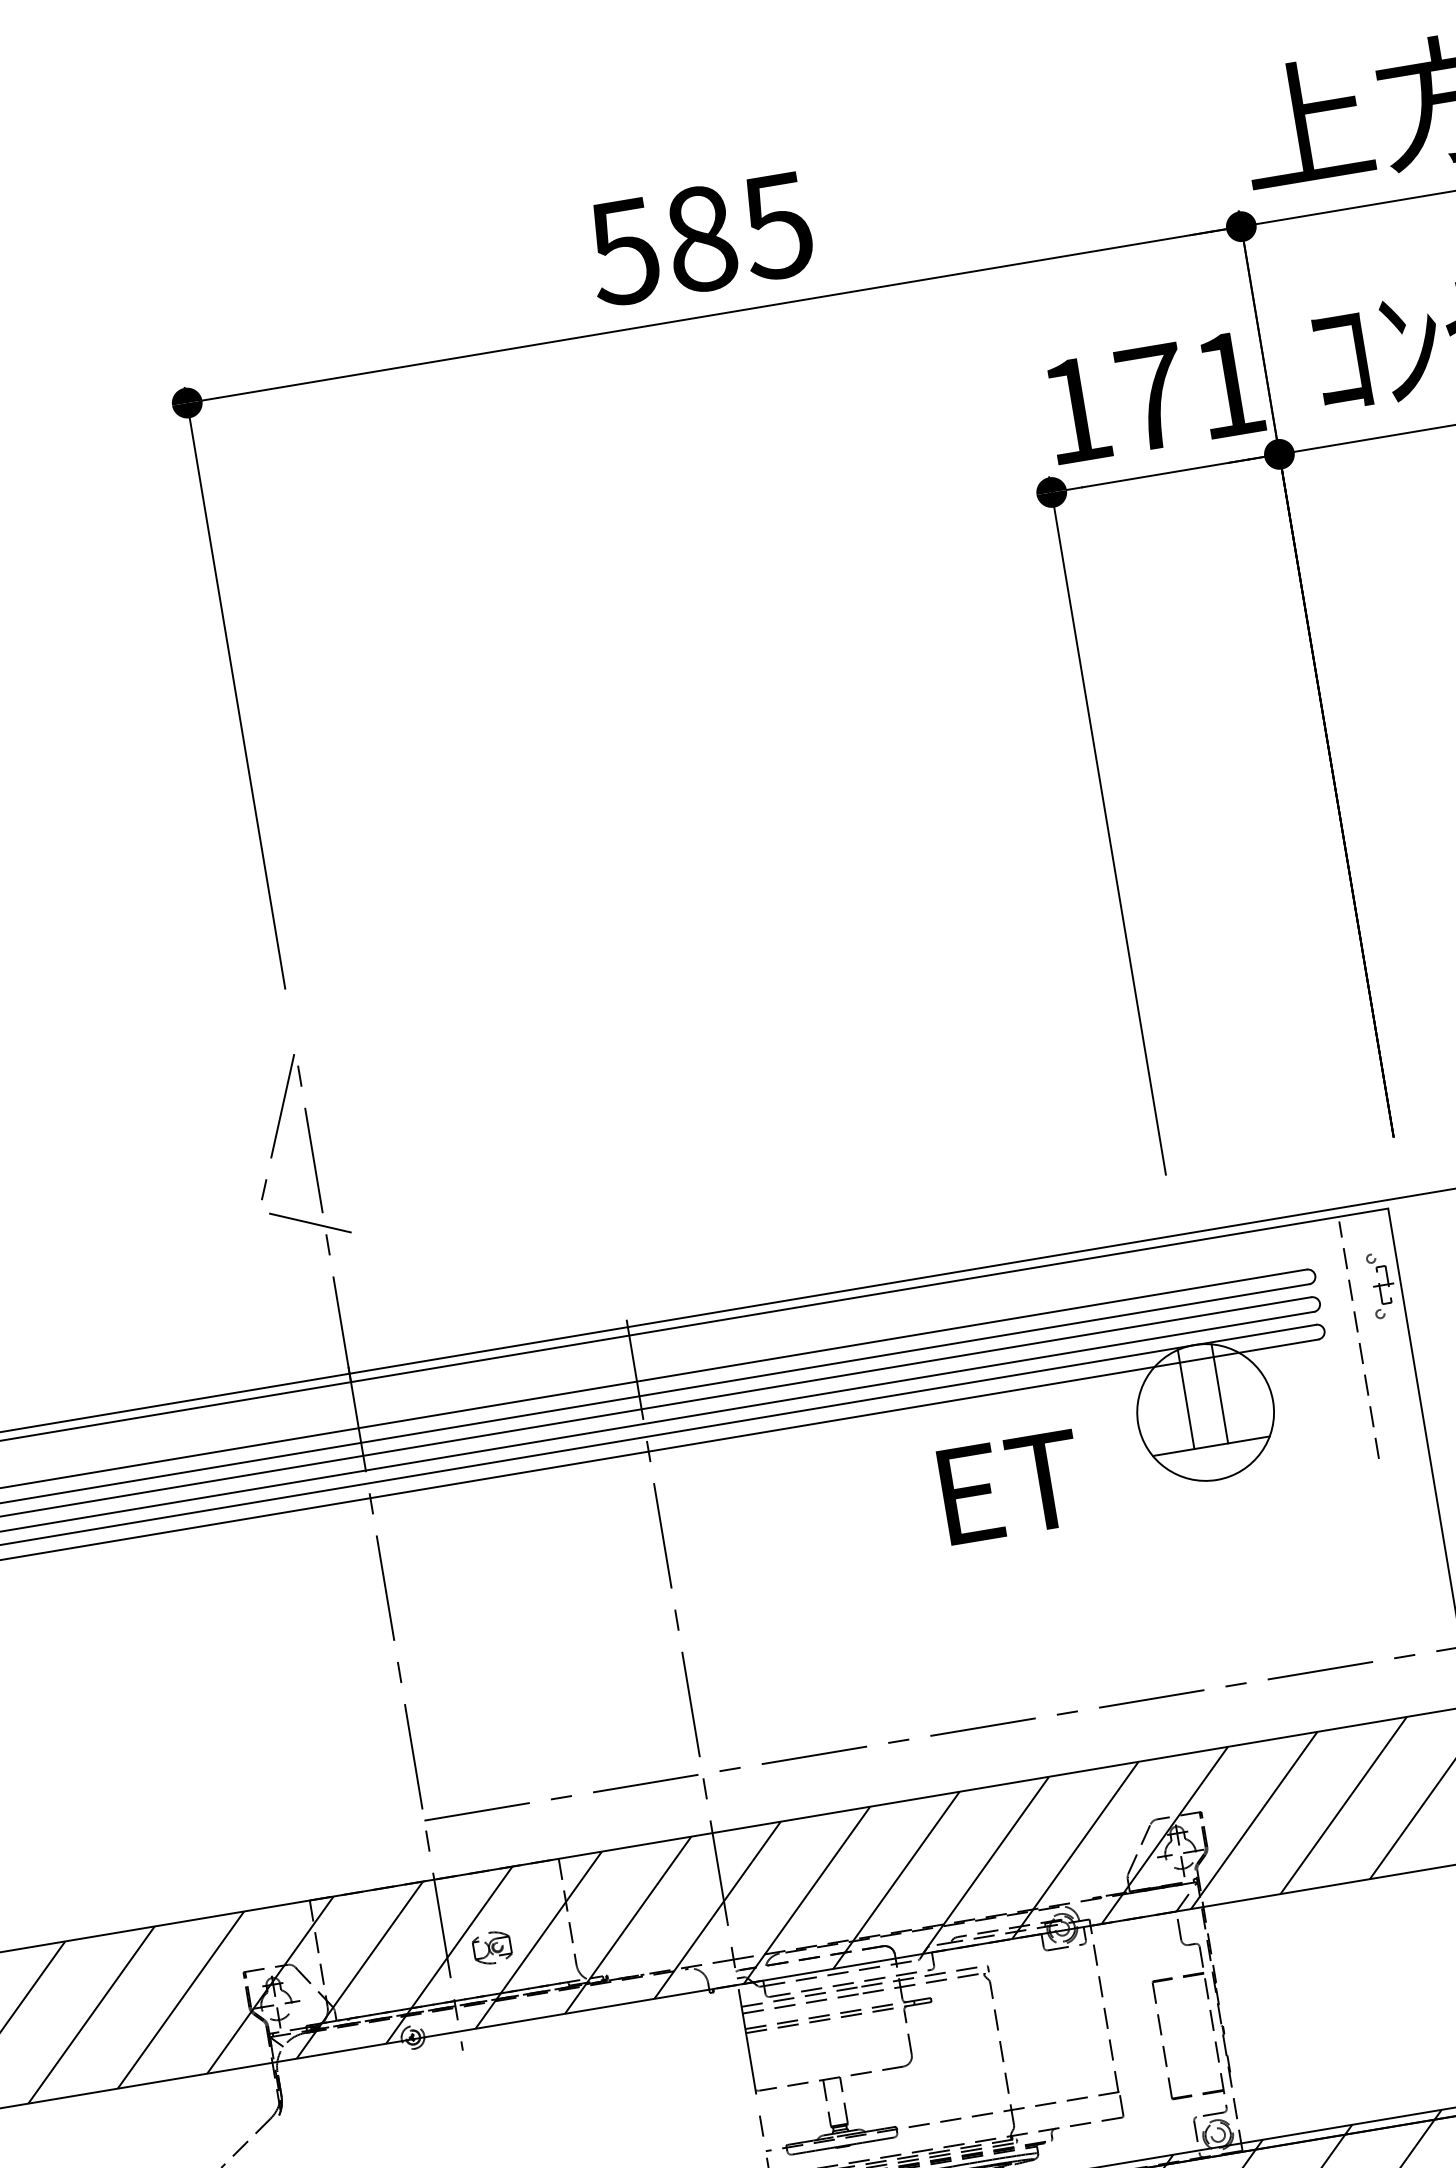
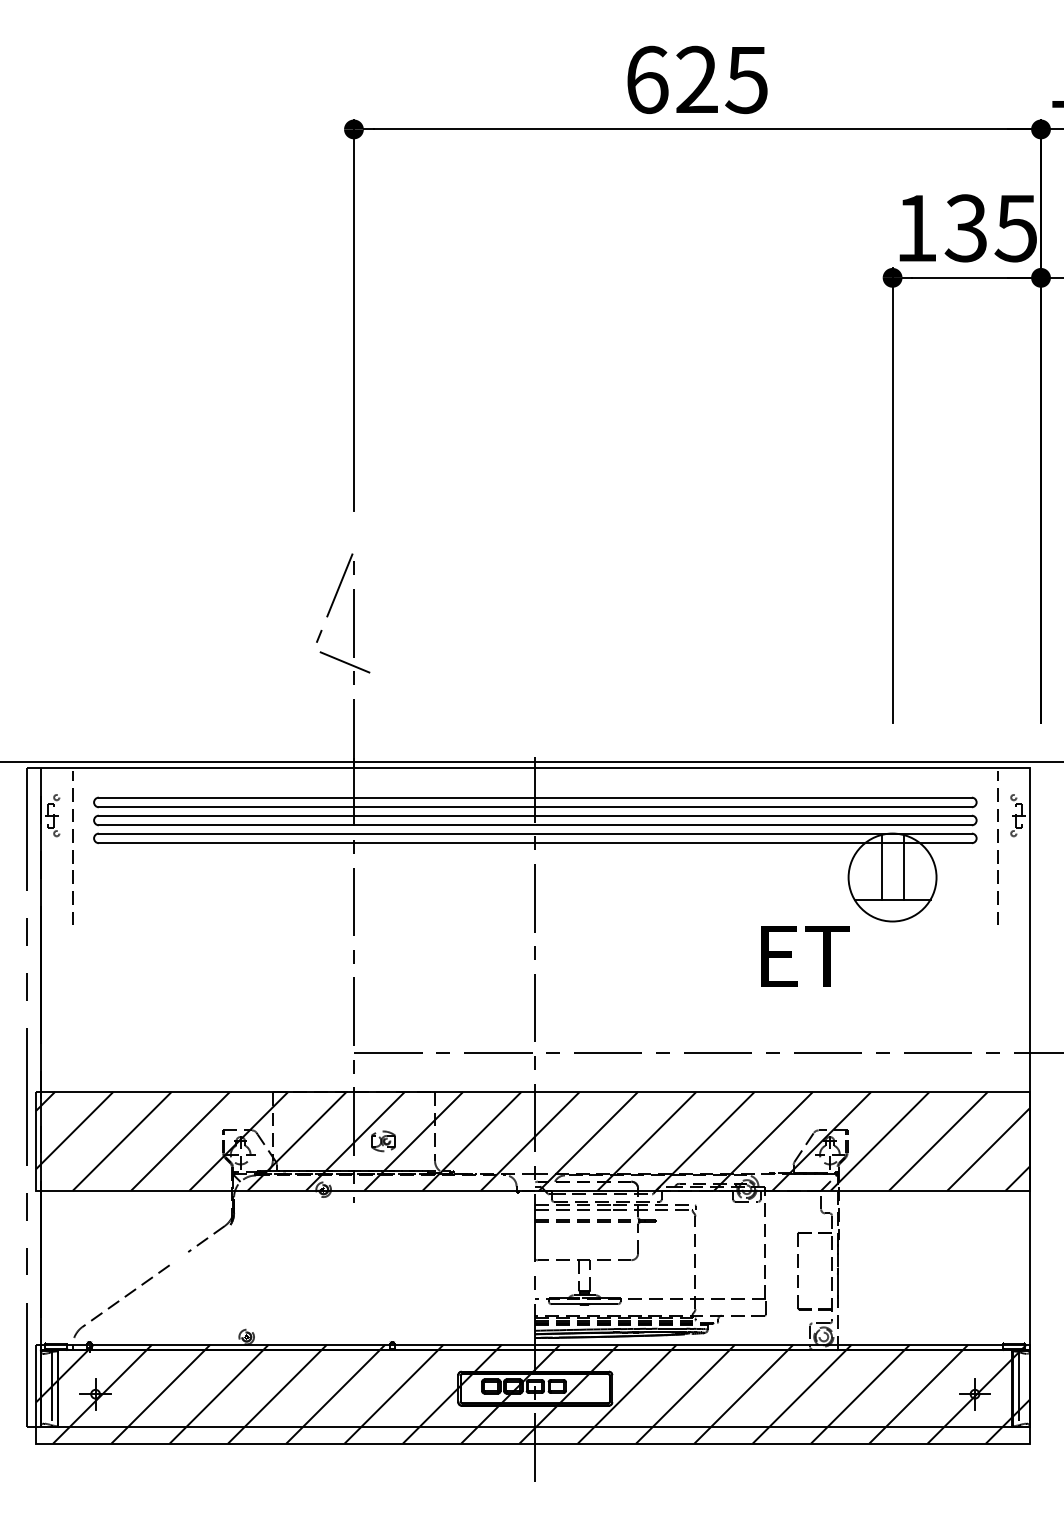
text: (661, 244) -> (671, 79), 585 -> 625
text: (1189, 391) -> (990, 228), 171 -> 135
text: (1011, 1487) -> (805, 956), moved

